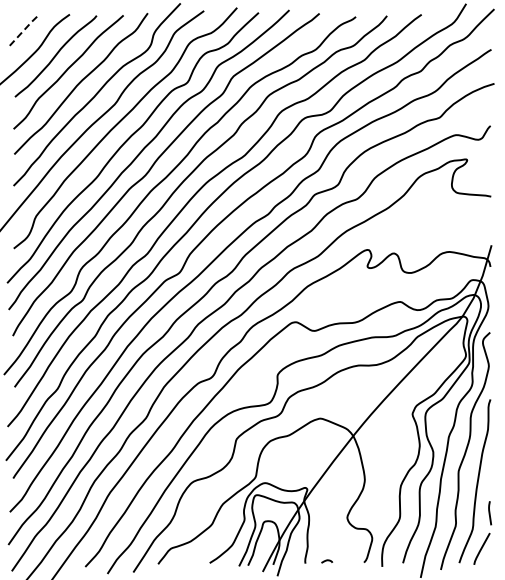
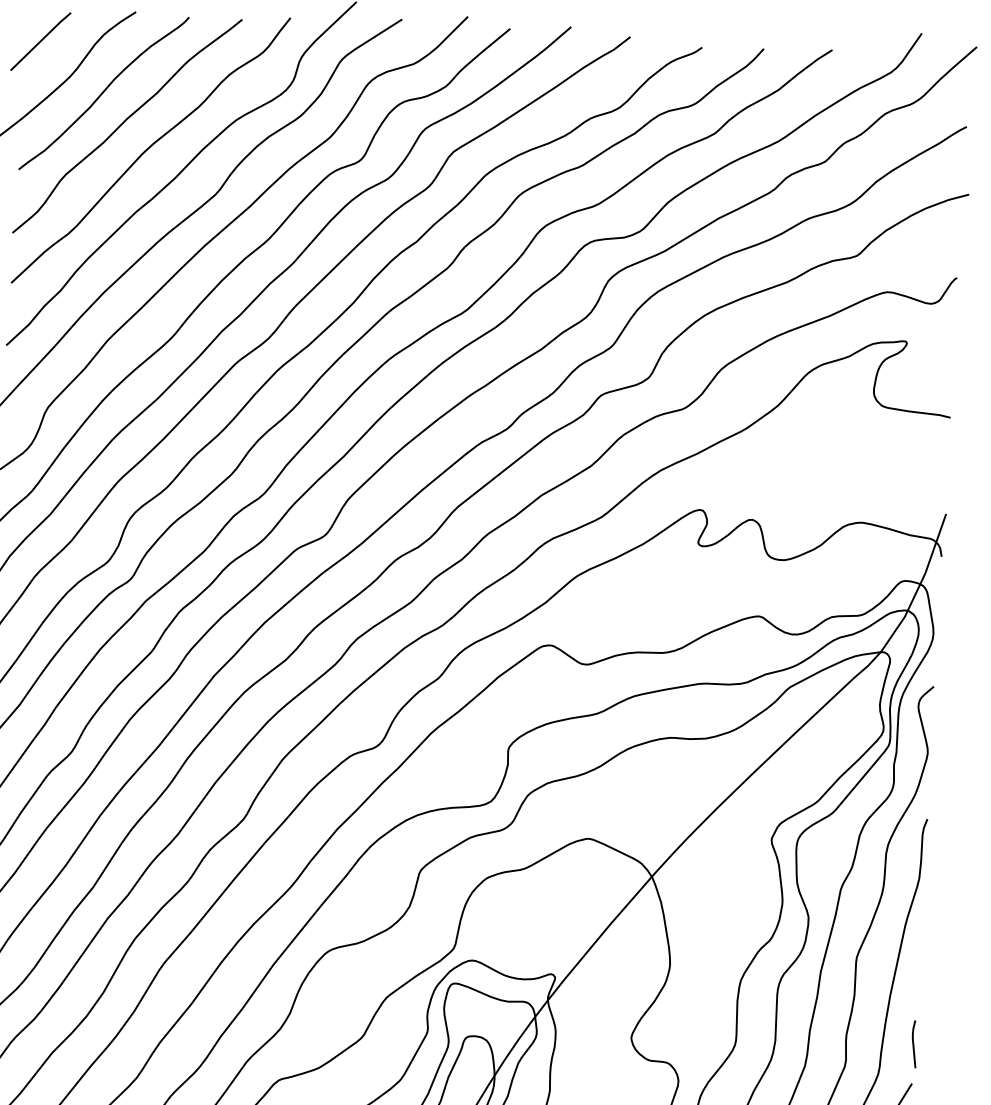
line: (23, 31) -> (42, 40), dashed -> solid

